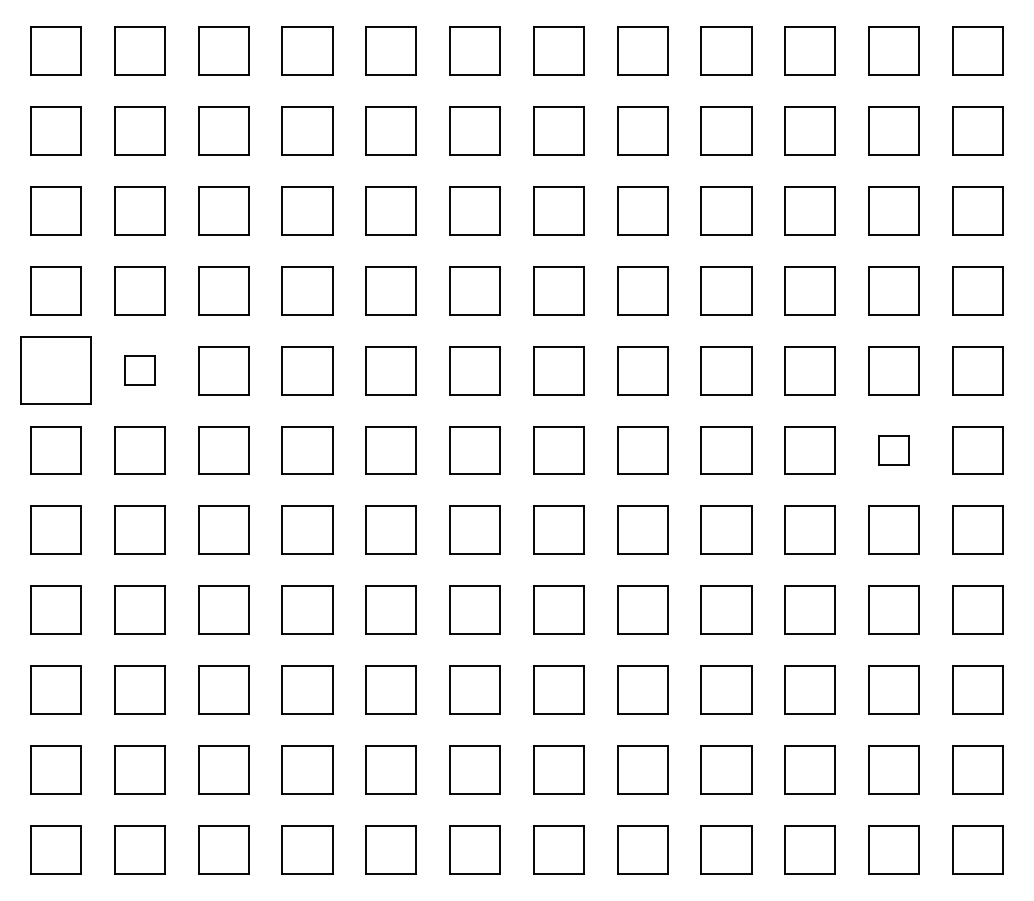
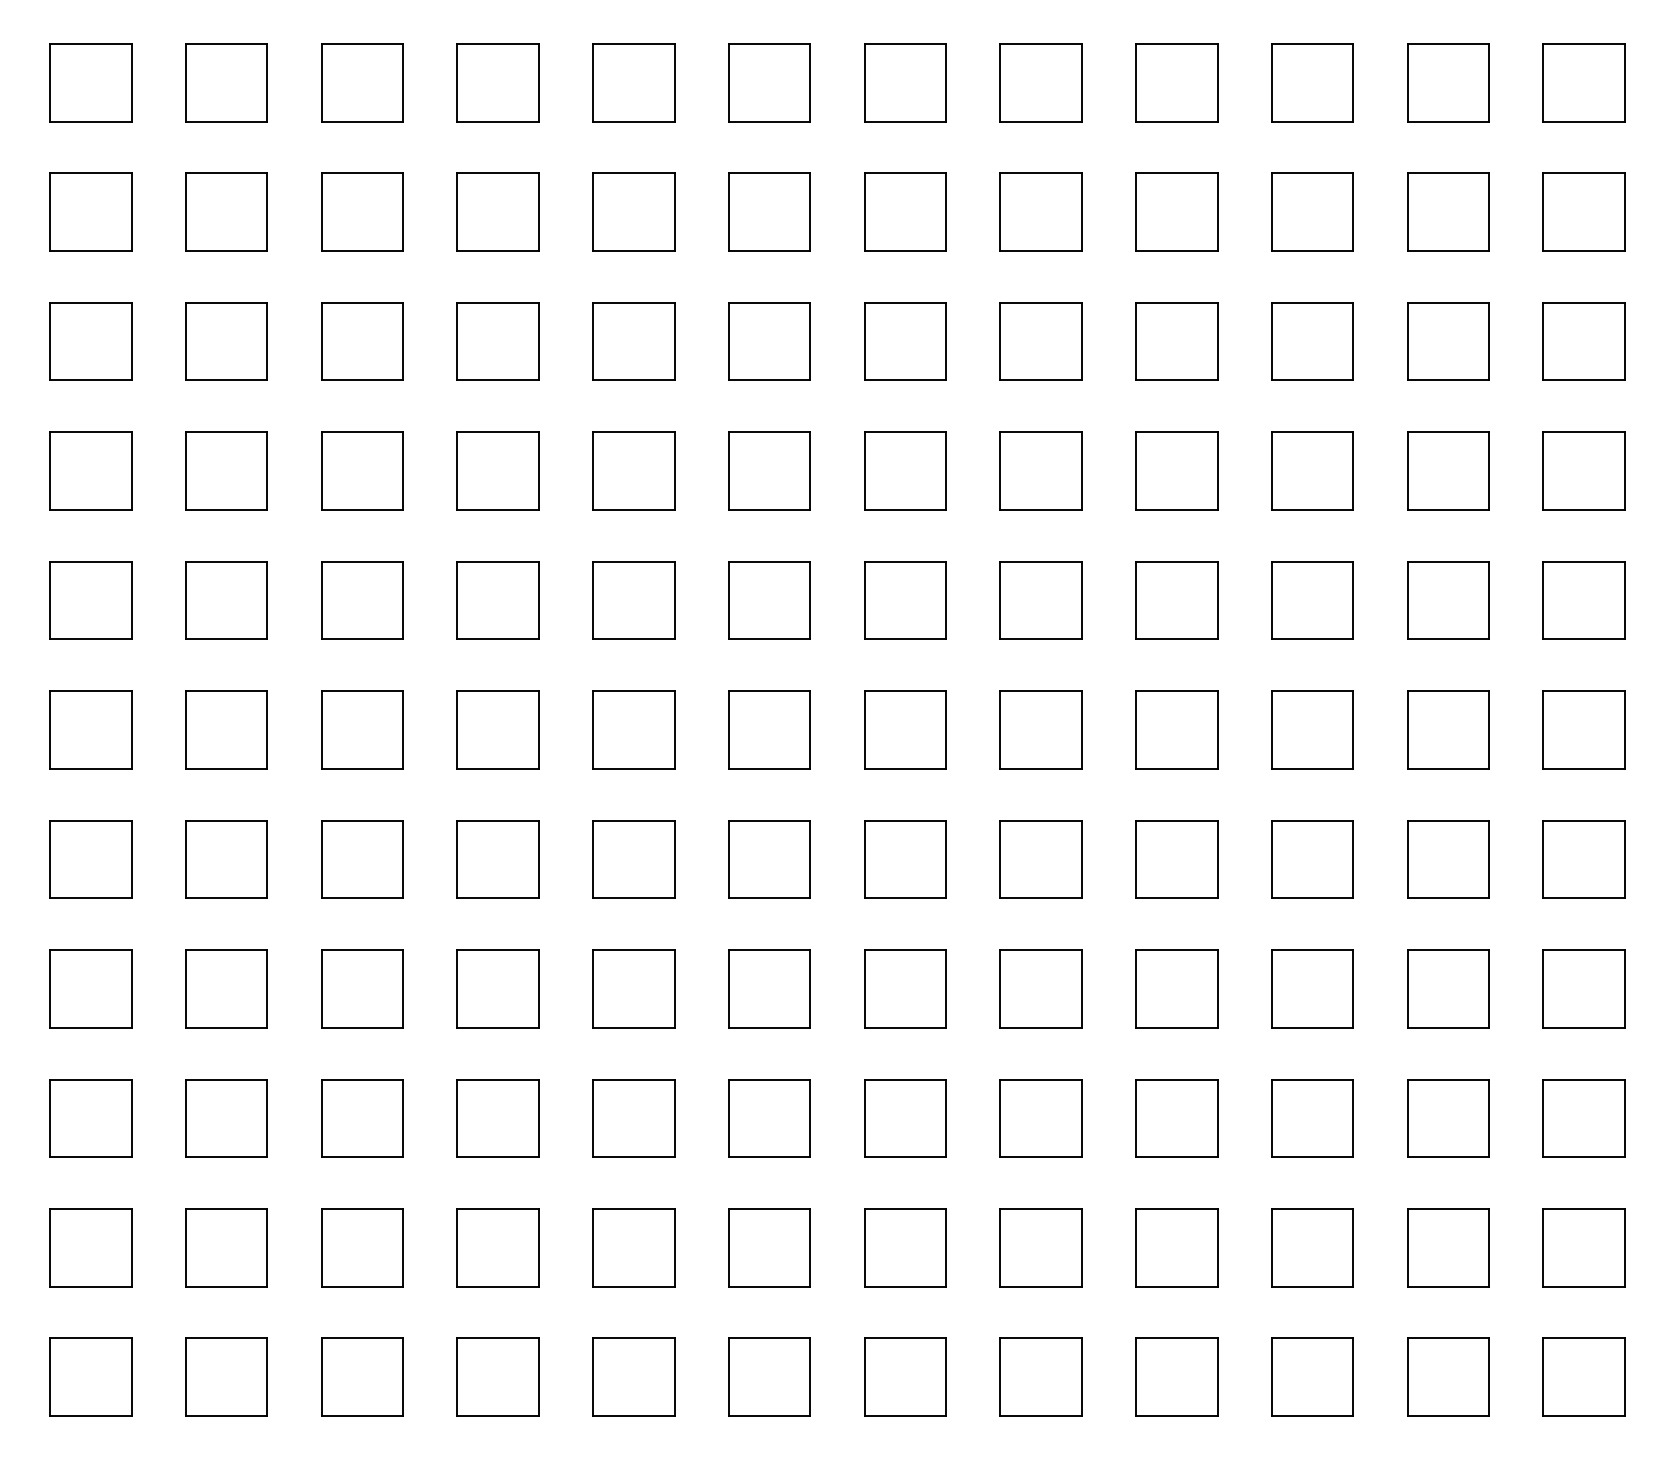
part: (55, 370) -> (89, 600), size x0.71
part: (139, 370) -> (225, 600), size x1.67
part: (893, 450) -> (1447, 730), size x1.67

